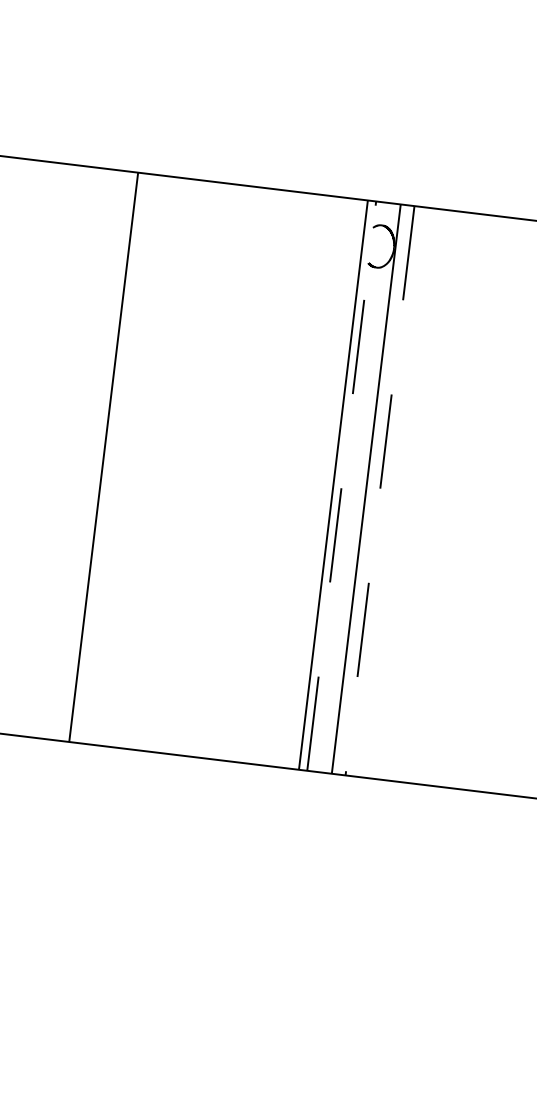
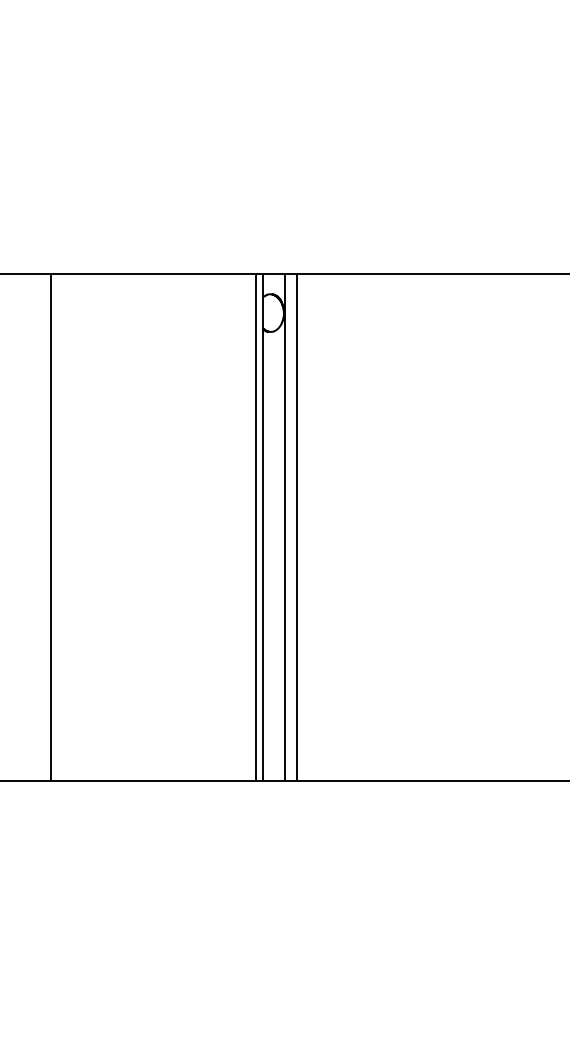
line: (342, 486) -> (263, 527), dashed -> solid
line: (380, 490) -> (297, 527), dashed -> solid

